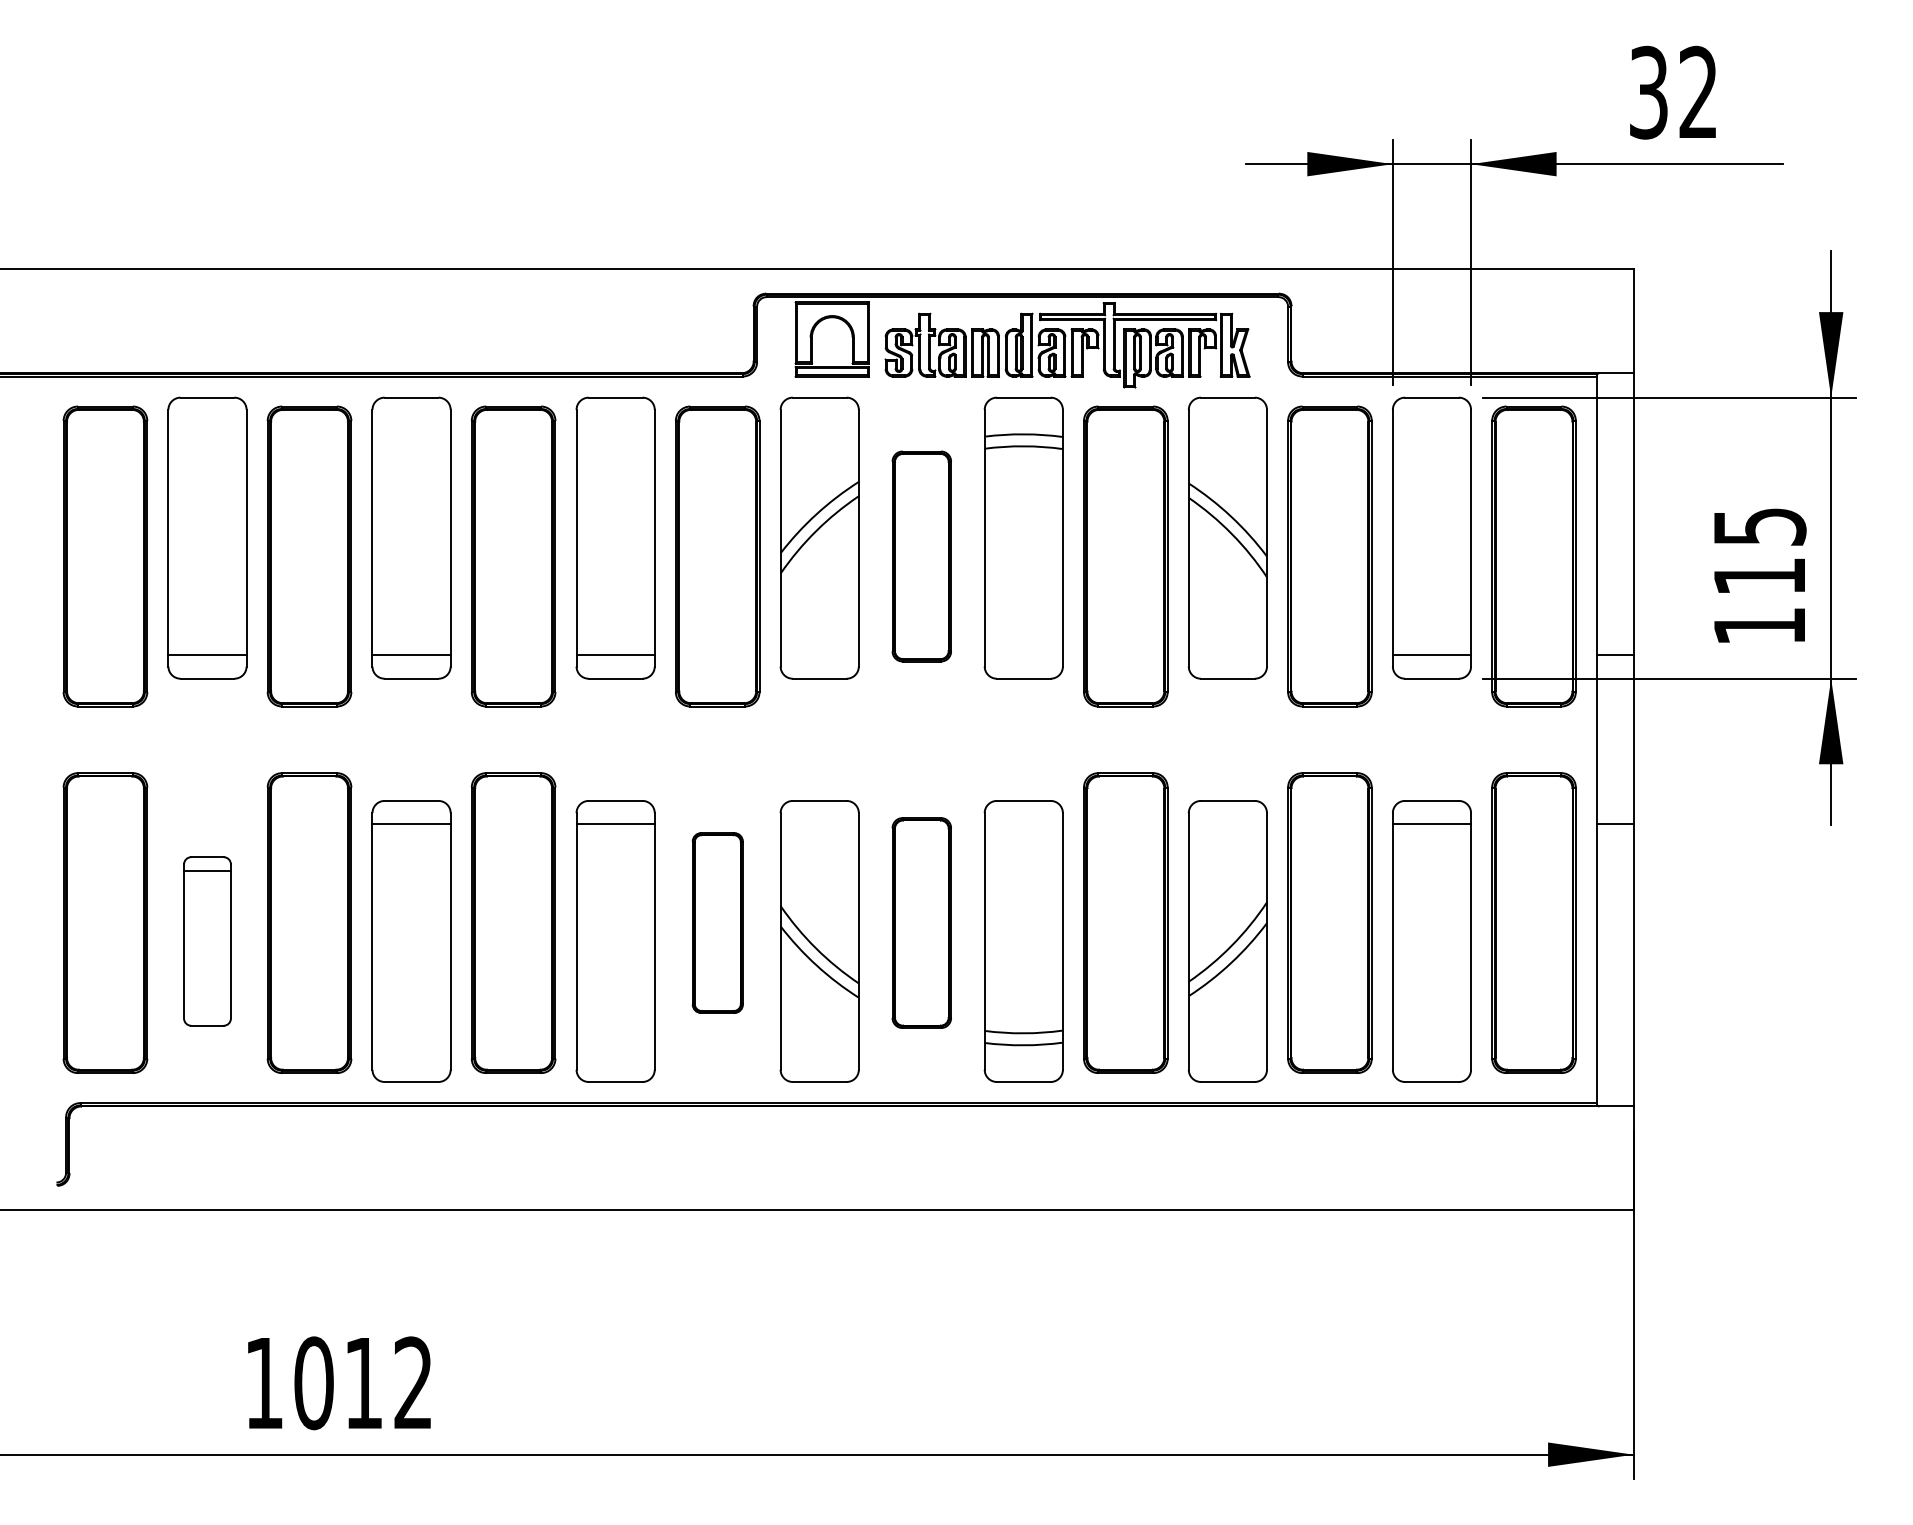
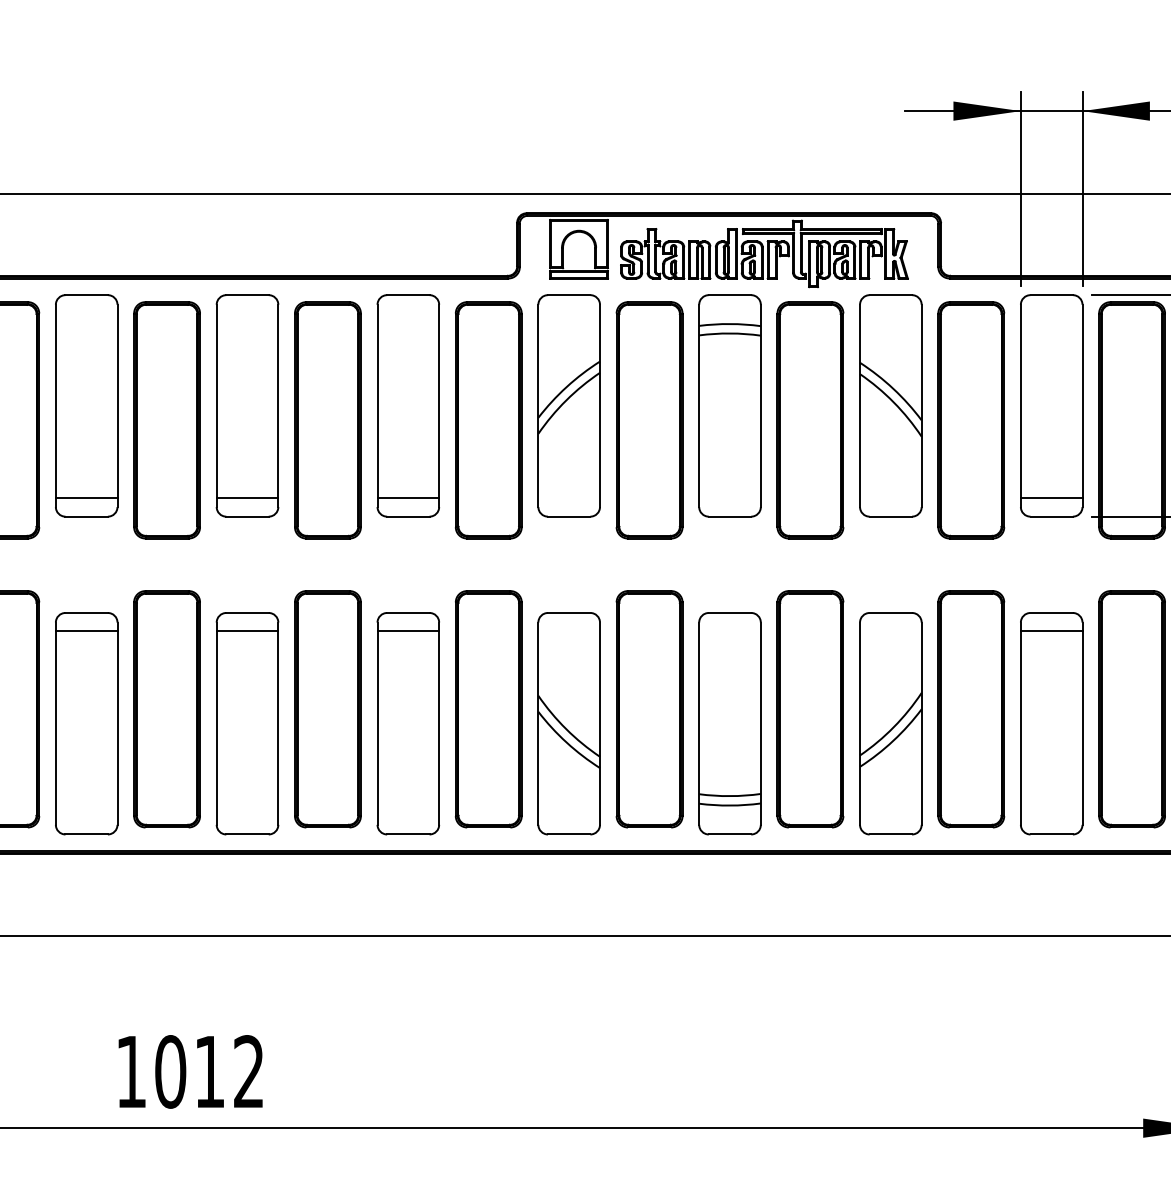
part: (921, 556) -> (649, 420), size x1.43
part: (717, 922) -> (488, 708), size x1.67
part: (921, 922) -> (649, 708), size x1.43
part: (207, 941) -> (86, 723), size x1.67

